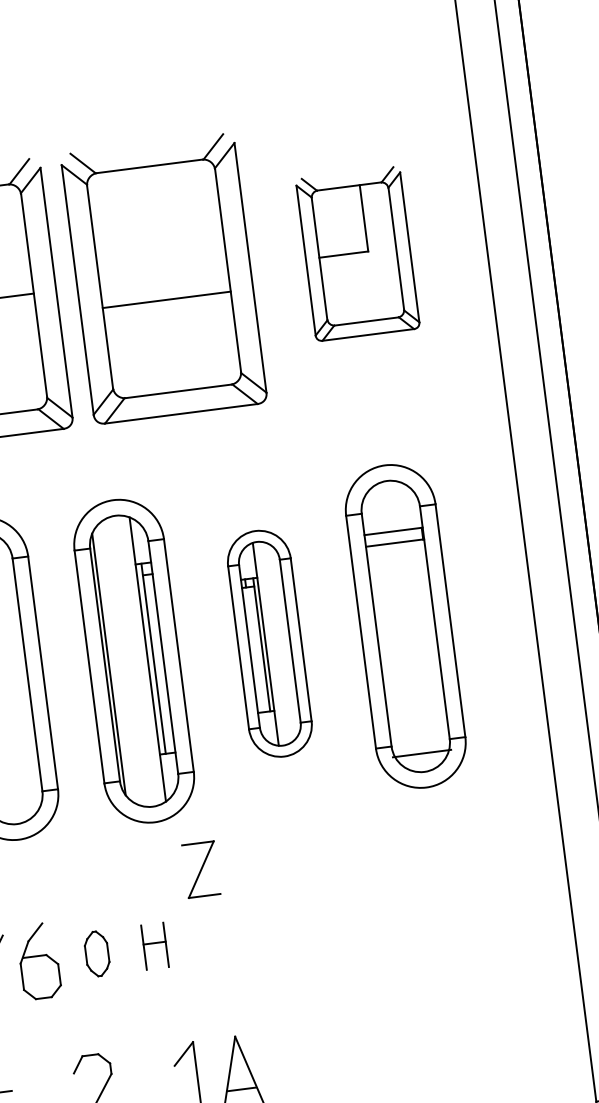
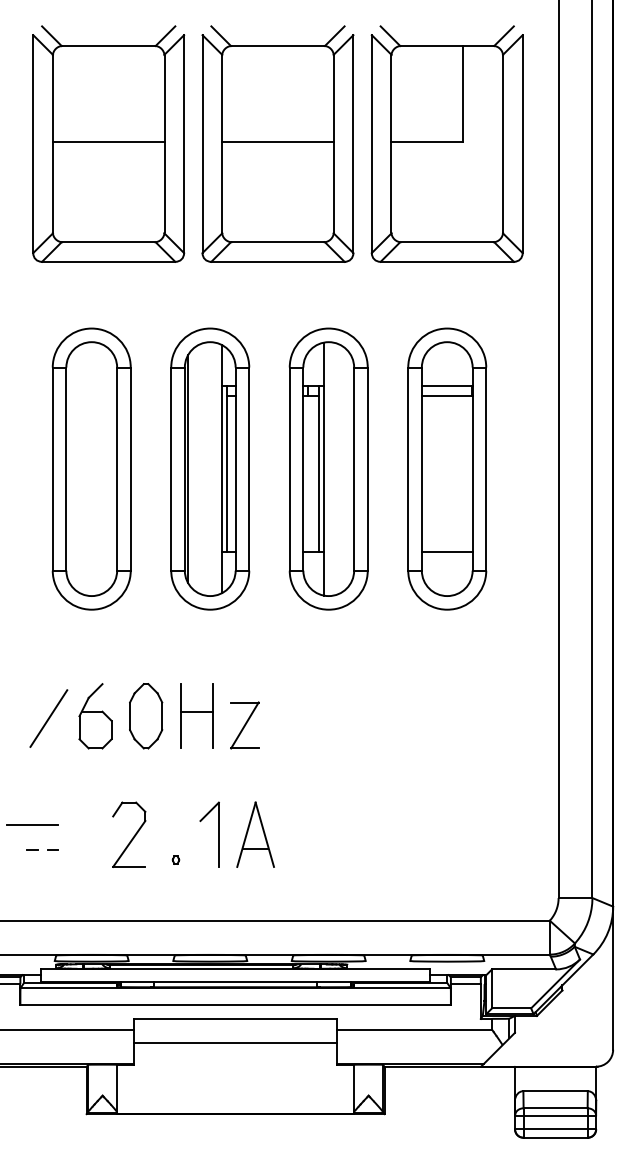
part: (357, 253) -> (446, 143), size x1.67
line: (166, 300) -> (277, 142), moved
part: (269, 643) -> (328, 468), size x1.43
line: (421, 754) -> (446, 552), moved
part: (200, 869) -> (244, 725), moved
part: (154, 945) -> (196, 715), size x1.67
part: (97, 954) -> (146, 716), size x1.67

